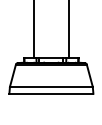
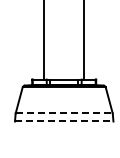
line: (51, 86) -> (64, 113), solid -> dashed
line: (51, 93) -> (64, 121), solid -> dashed

